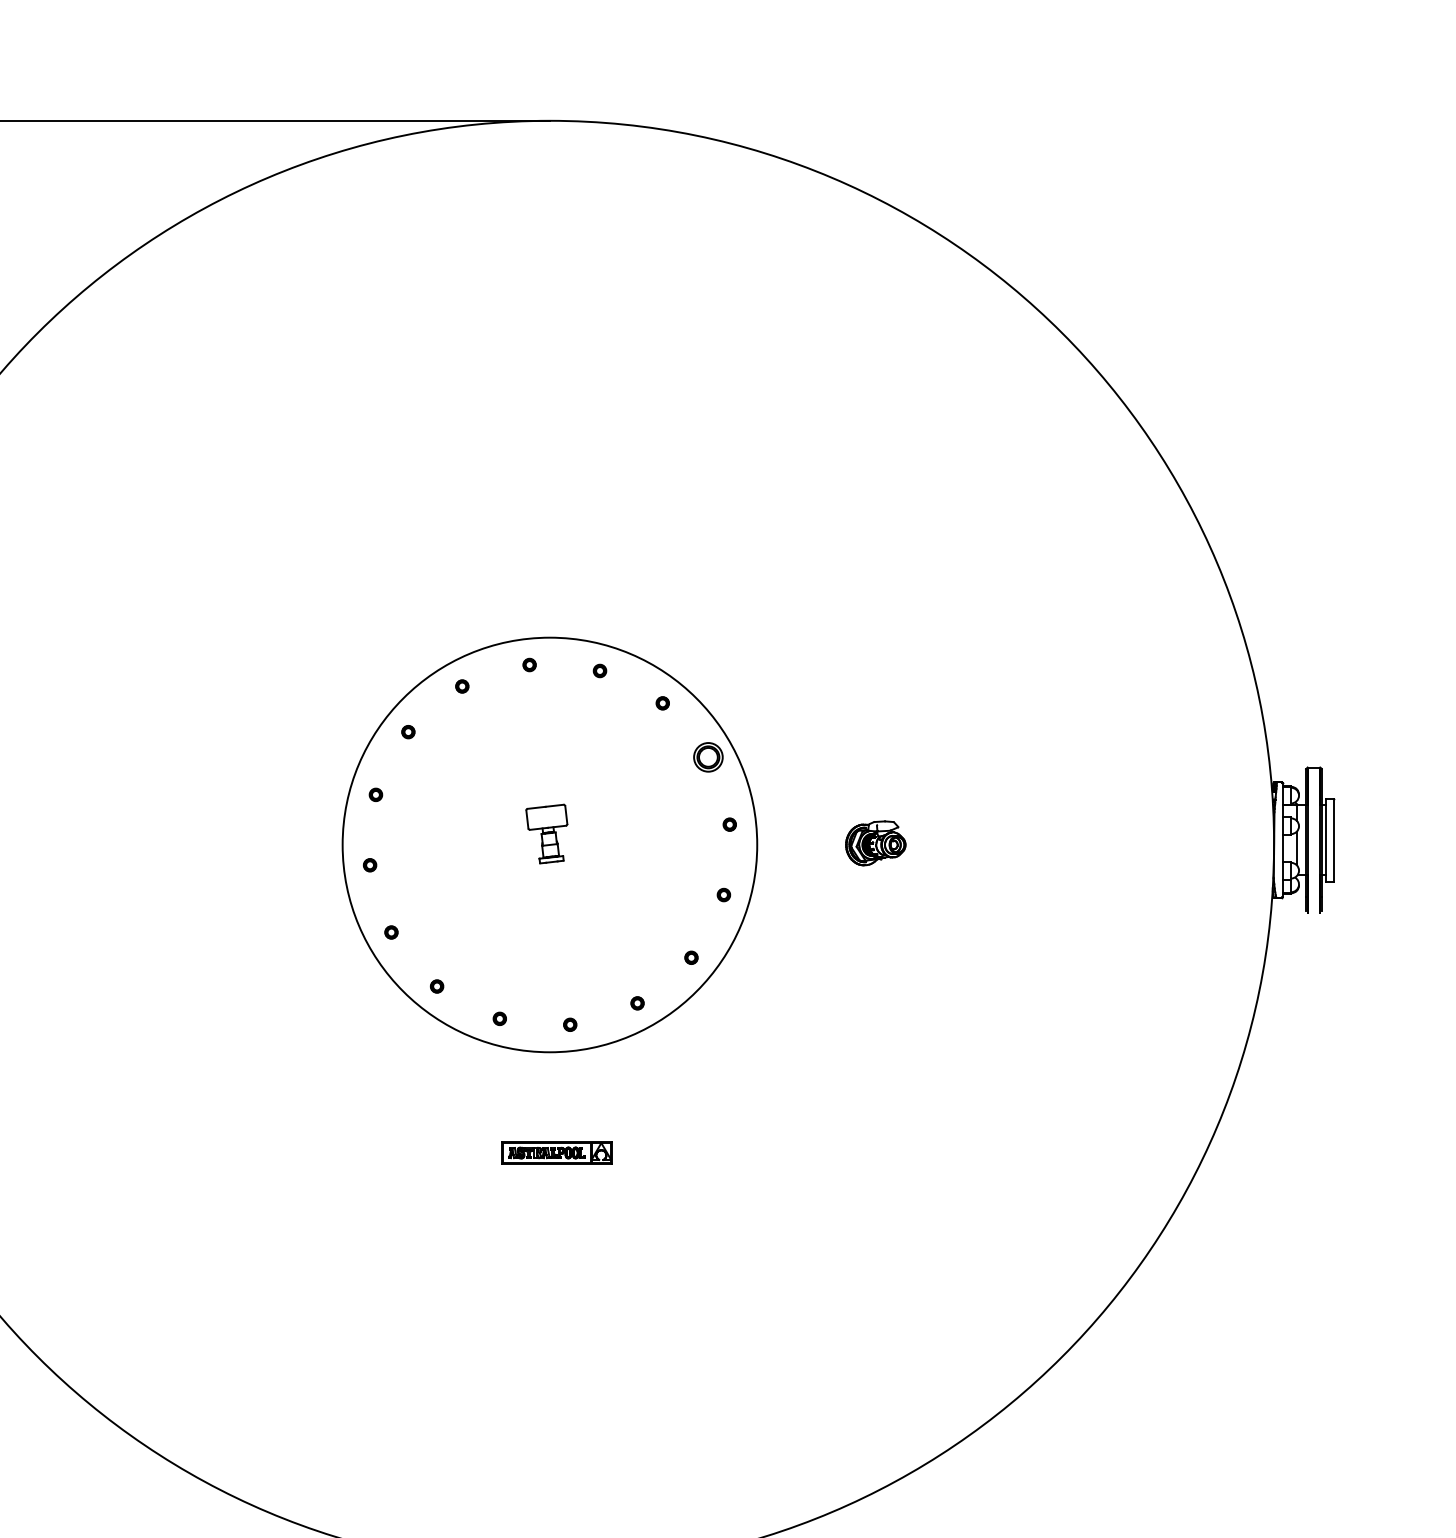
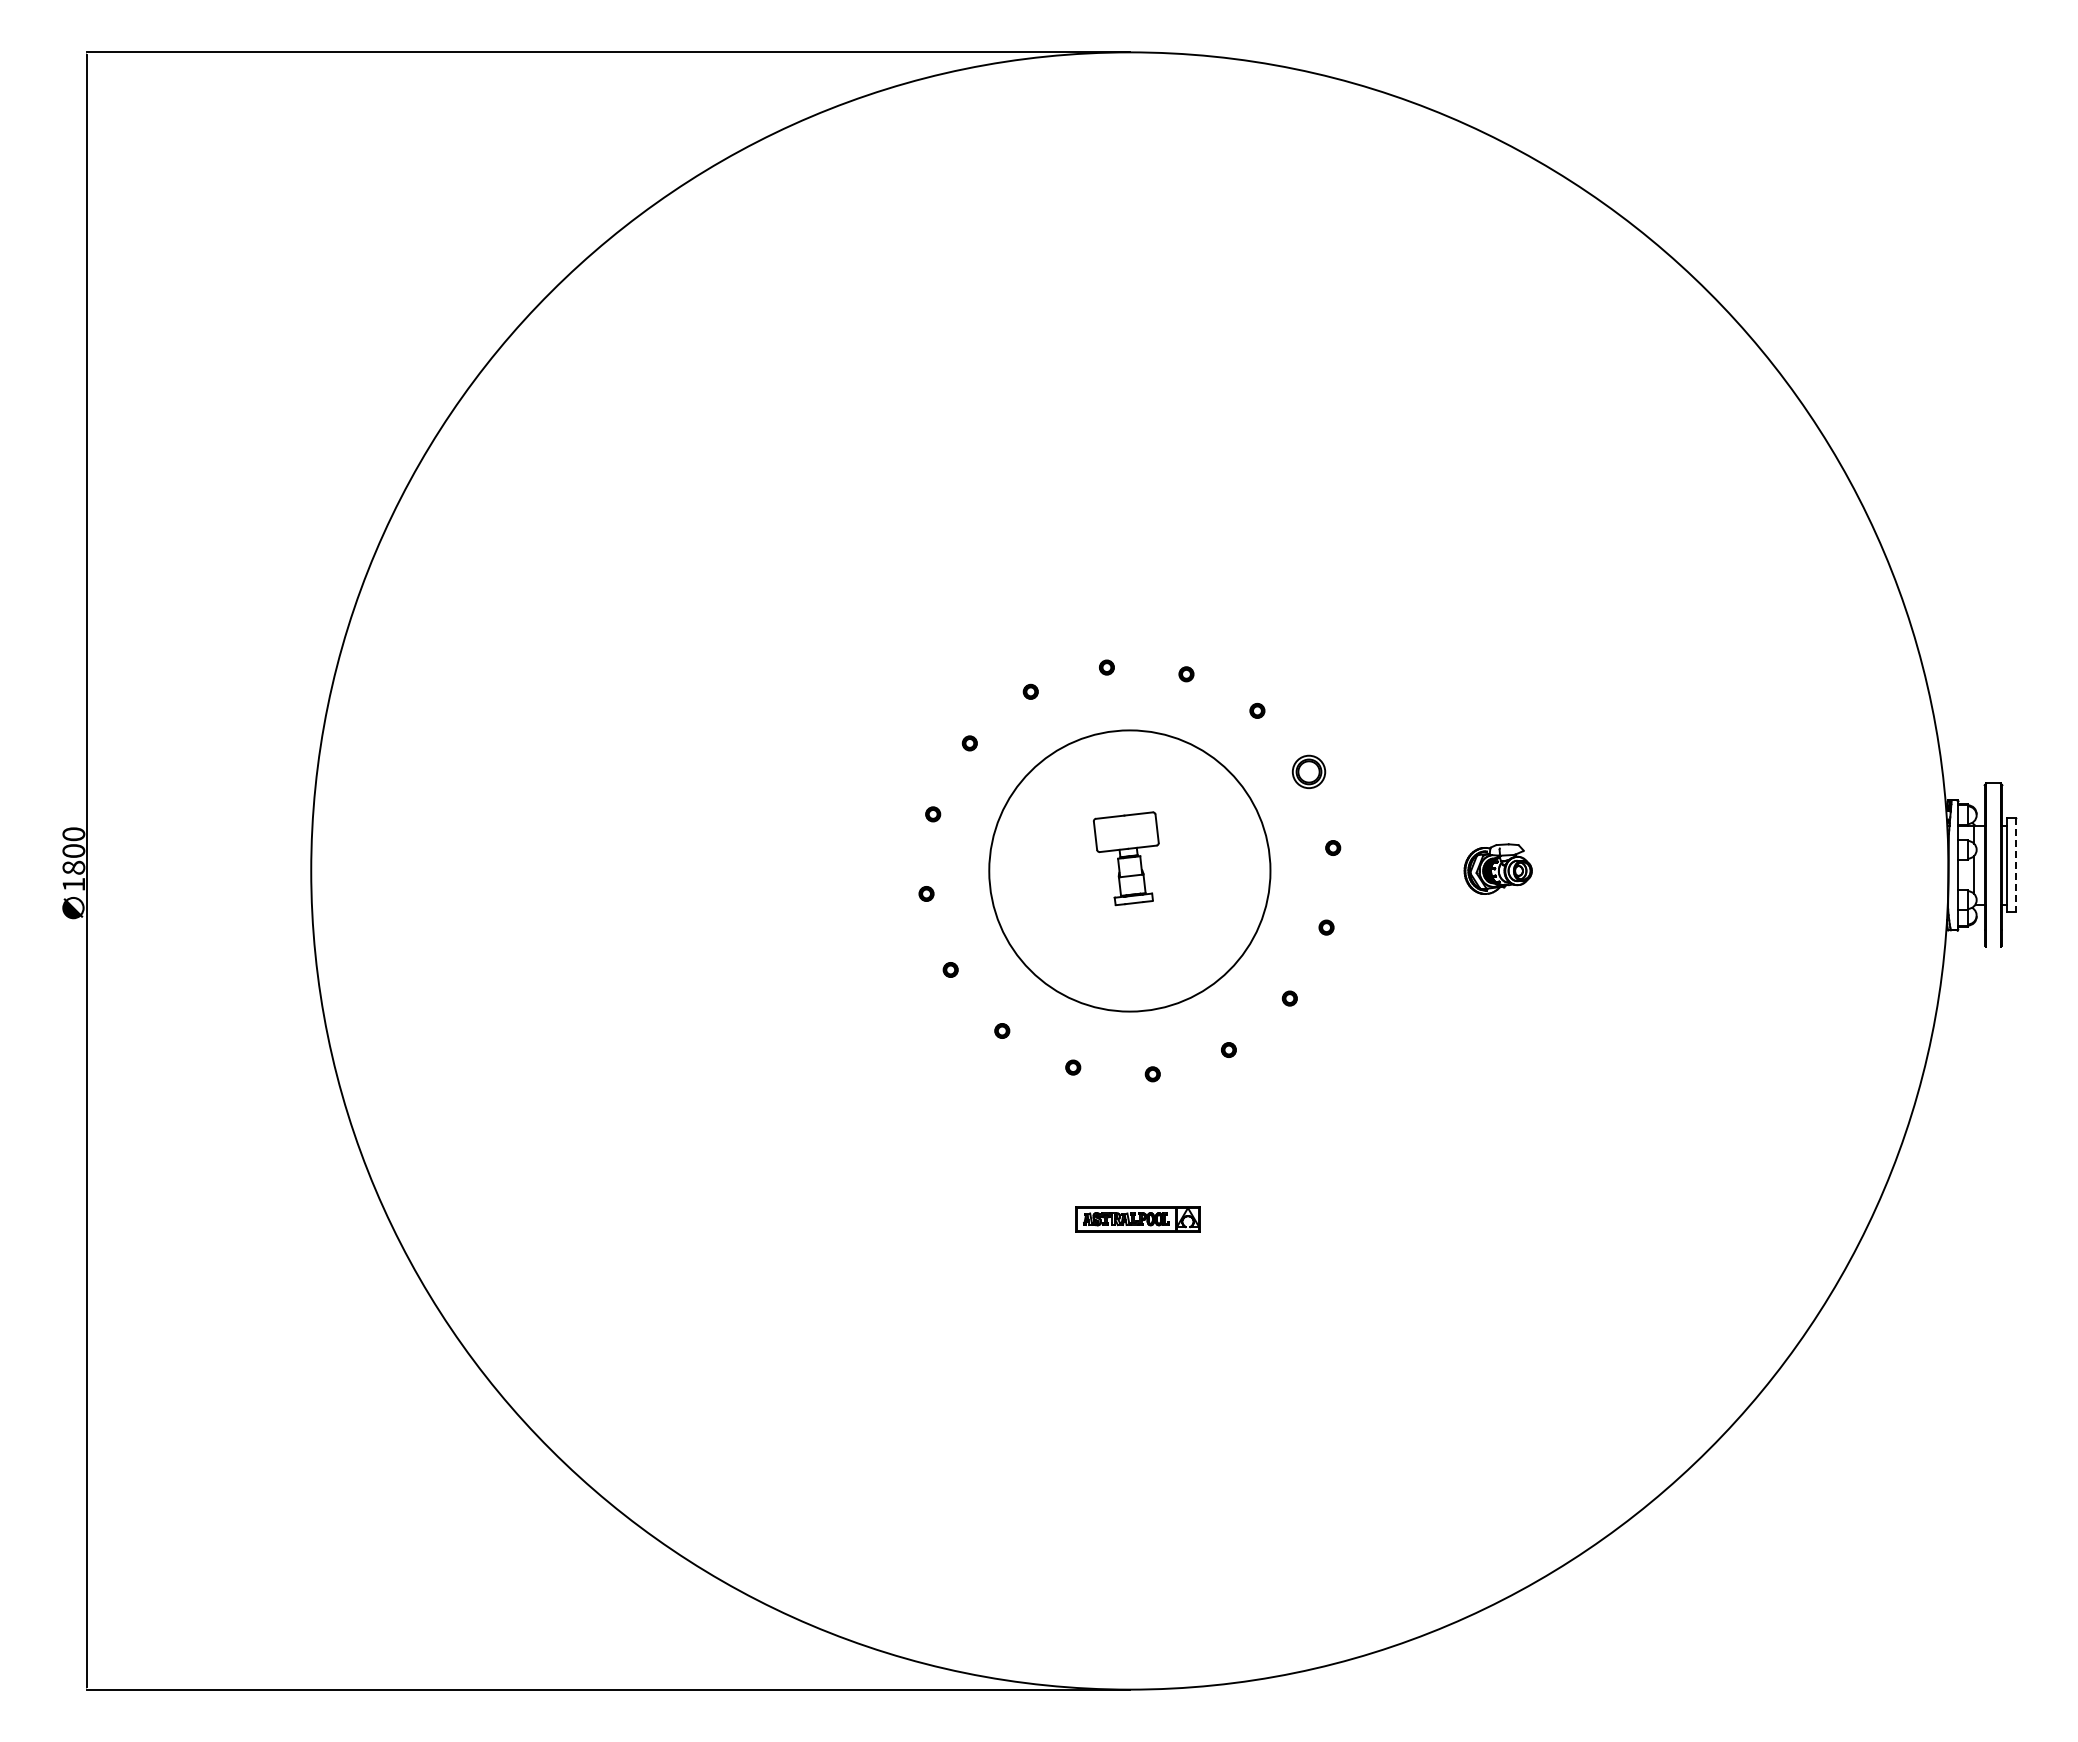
part: (546, 833) -> (1126, 858), size x1.4
line: (1333, 840) -> (2015, 865), solid -> dashed
circle: (549, 844) -> (1129, 870), size x0.6

